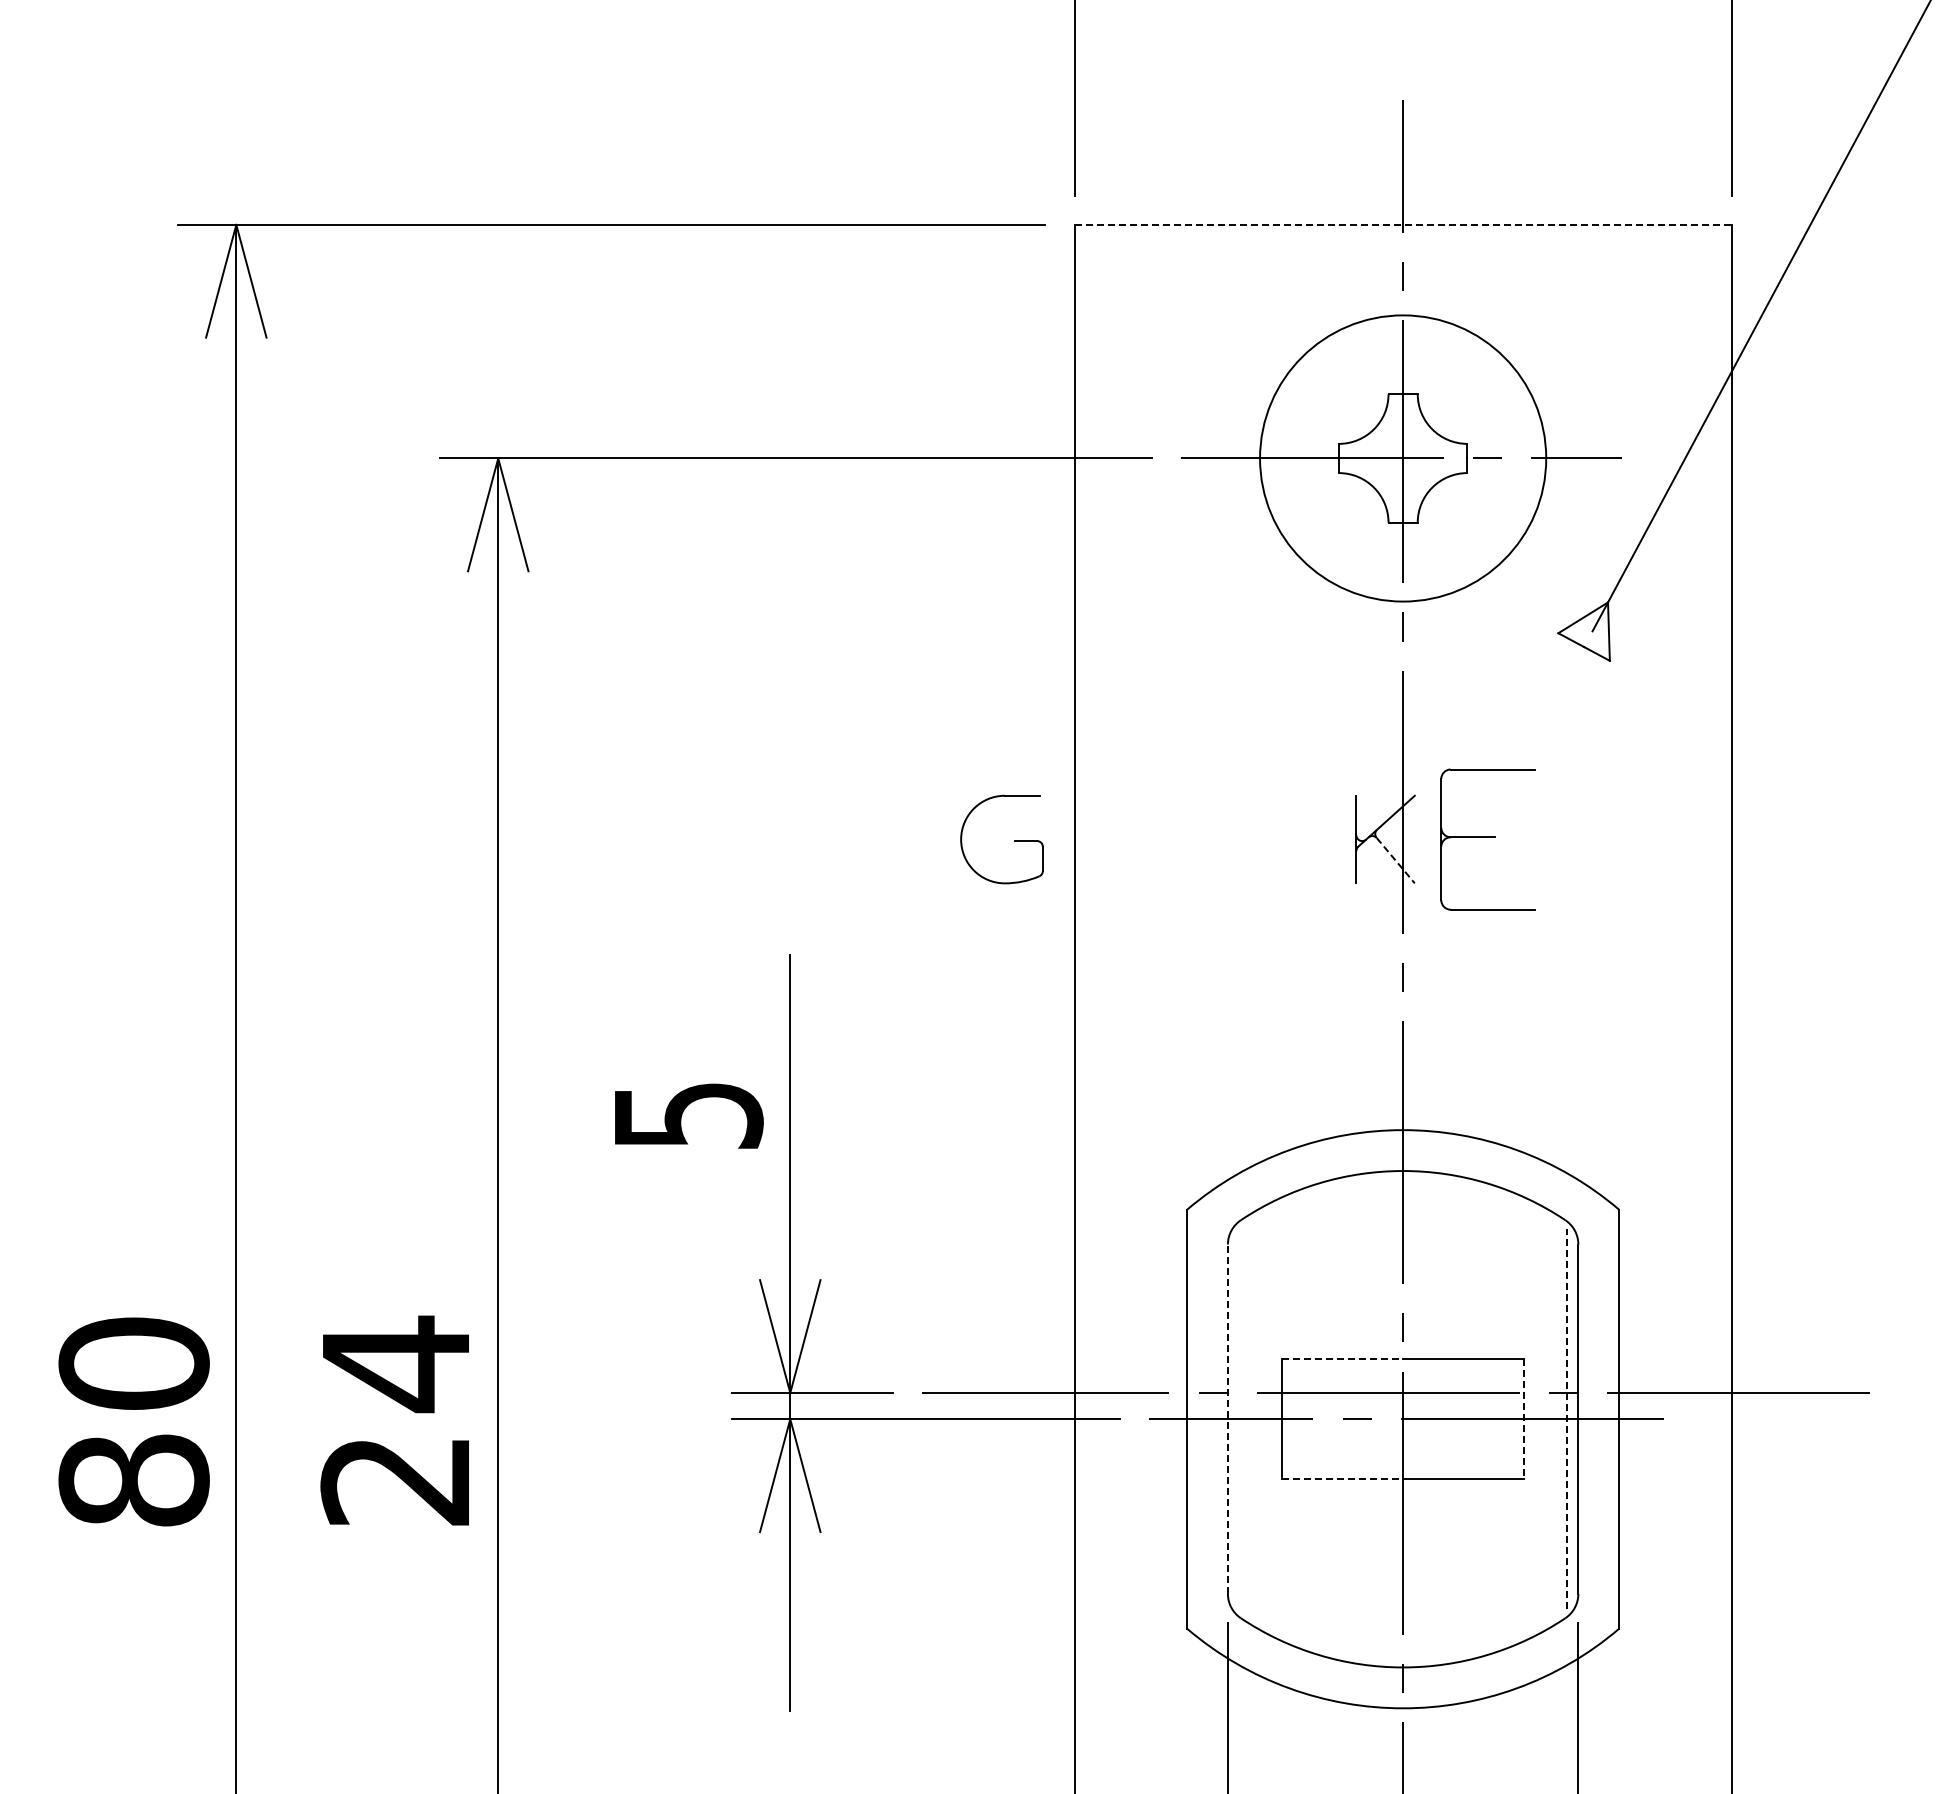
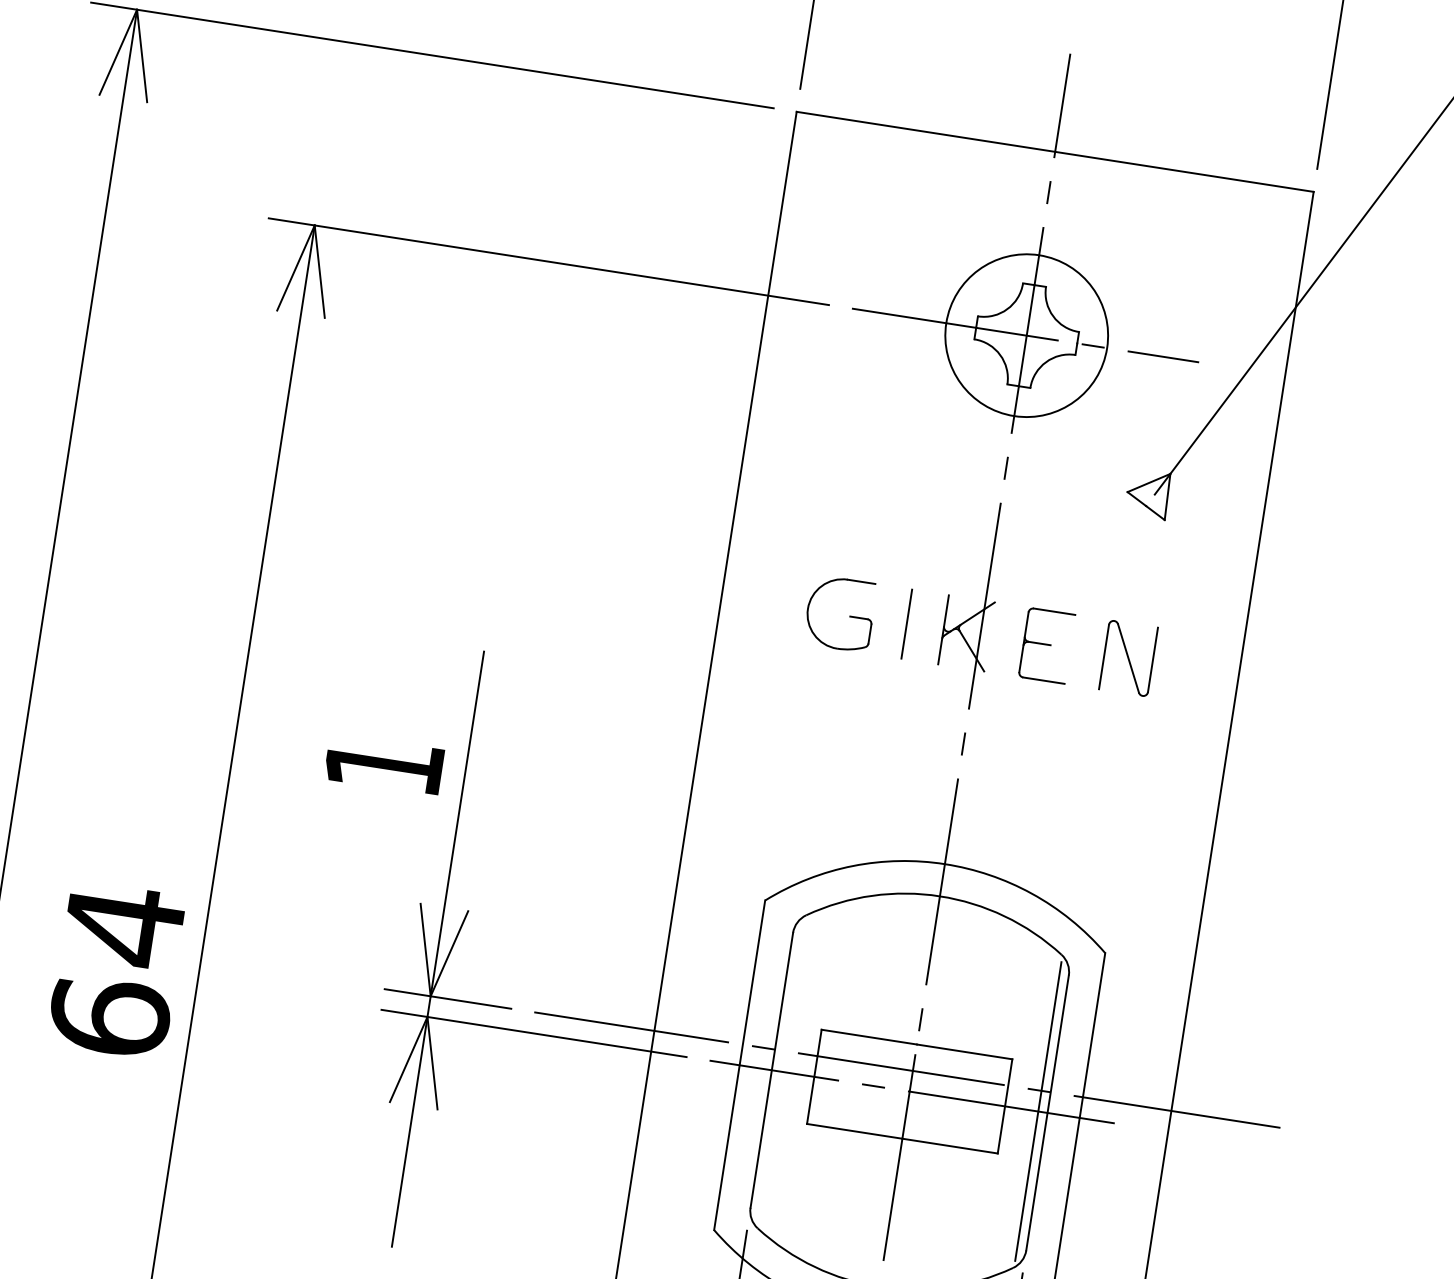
line: (1403, 224) -> (1055, 151), dashed -> solid
circle: (1402, 458) -> (1026, 335), size x0.71
line: (1309, 839) -> (906, 624), added
part: (1487, 839) -> (1046, 645), size x0.62
part: (1591, 839) -> (1128, 658), added
part: (1014, 840) -> (849, 616), moved
line: (1395, 860) -> (971, 651), dashed -> solid
text: (689, 1115) -> (385, 765), 5 -> 1
line: (1342, 1359) -> (869, 1037), dashed -> solid
line: (1227, 1419) -> (771, 1070), dashed -> solid
line: (1524, 1419) -> (1005, 1106), dashed -> solid
line: (1566, 1419) -> (1038, 1111), dashed -> solid
text: (395, 1479) -> (109, 1016), 24 -> 64
line: (1342, 1479) -> (854, 1131), dashed -> solid

